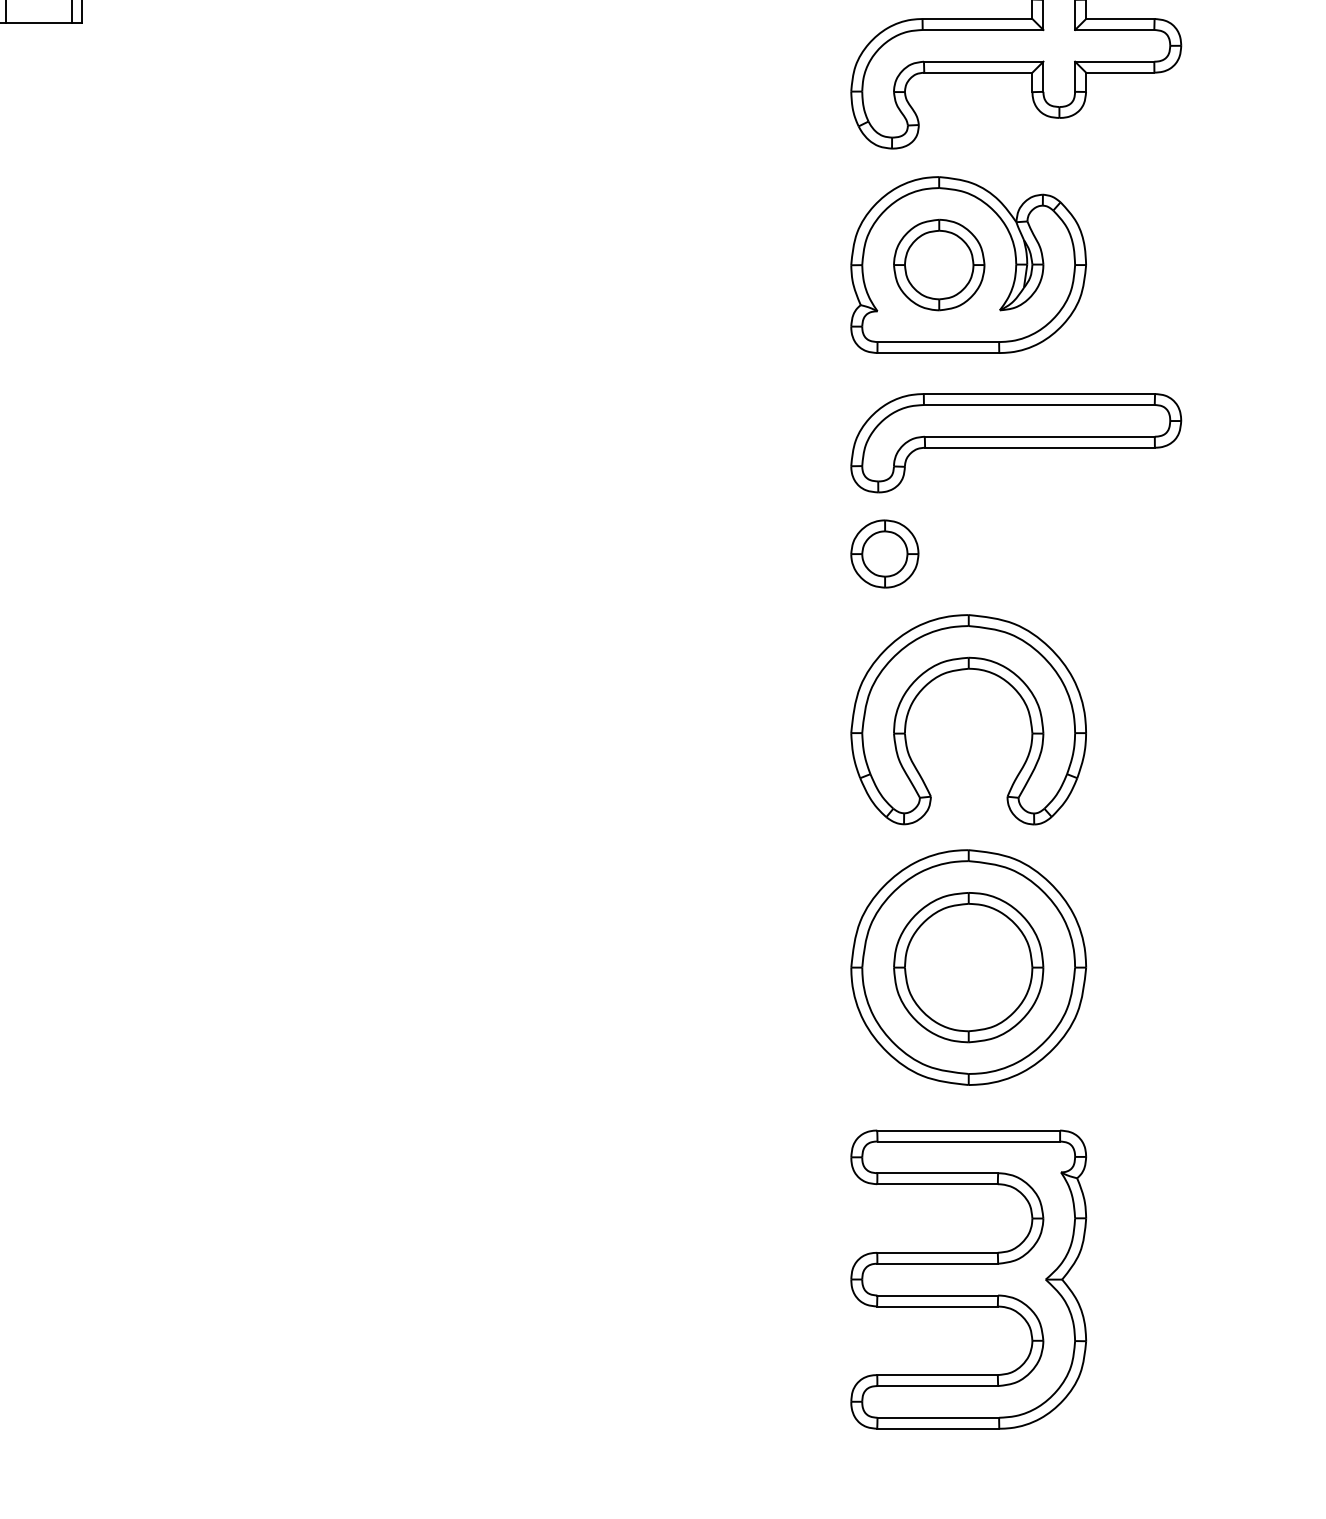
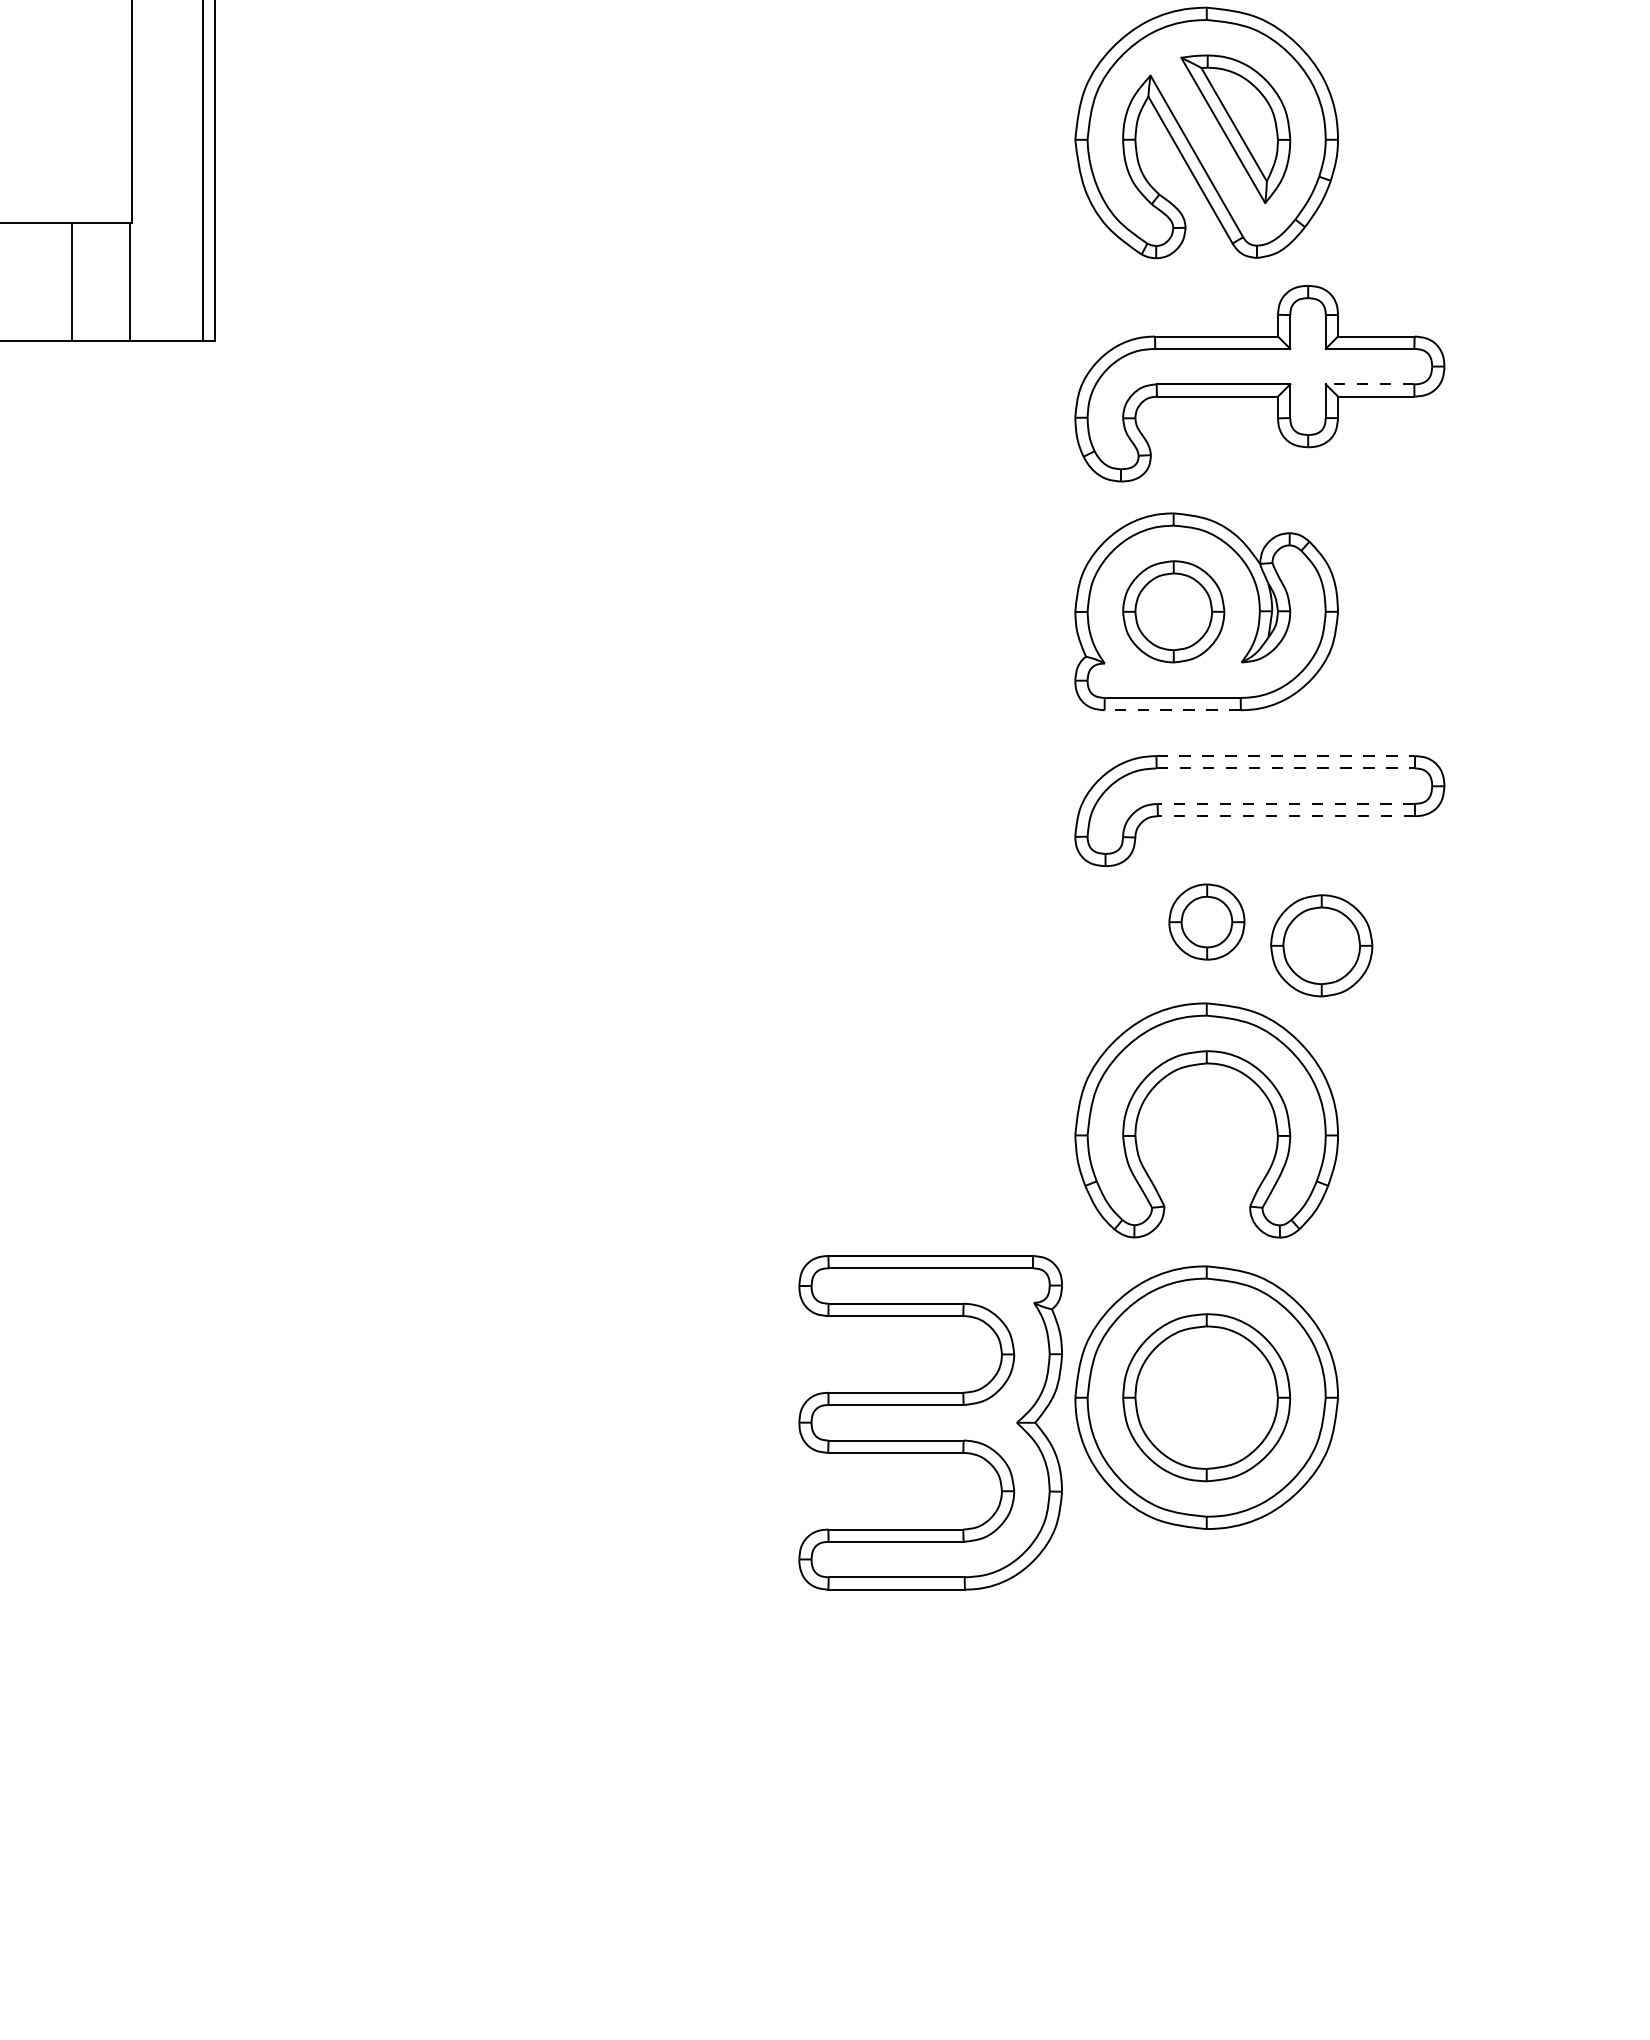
line: (1114, 61) -> (1369, 384), solid -> dashed
line: (938, 353) -> (1172, 710), solid -> dashed
line: (1040, 394) -> (1286, 756), solid -> dashed
line: (1040, 405) -> (1286, 768), solid -> dashed
line: (1040, 436) -> (1286, 803), solid -> dashed
line: (1040, 448) -> (1286, 816), solid -> dashed
part: (884, 553) -> (1206, 921), moved
part: (1071, 563) -> (1321, 945), added
part: (968, 1279) -> (930, 1422), moved

